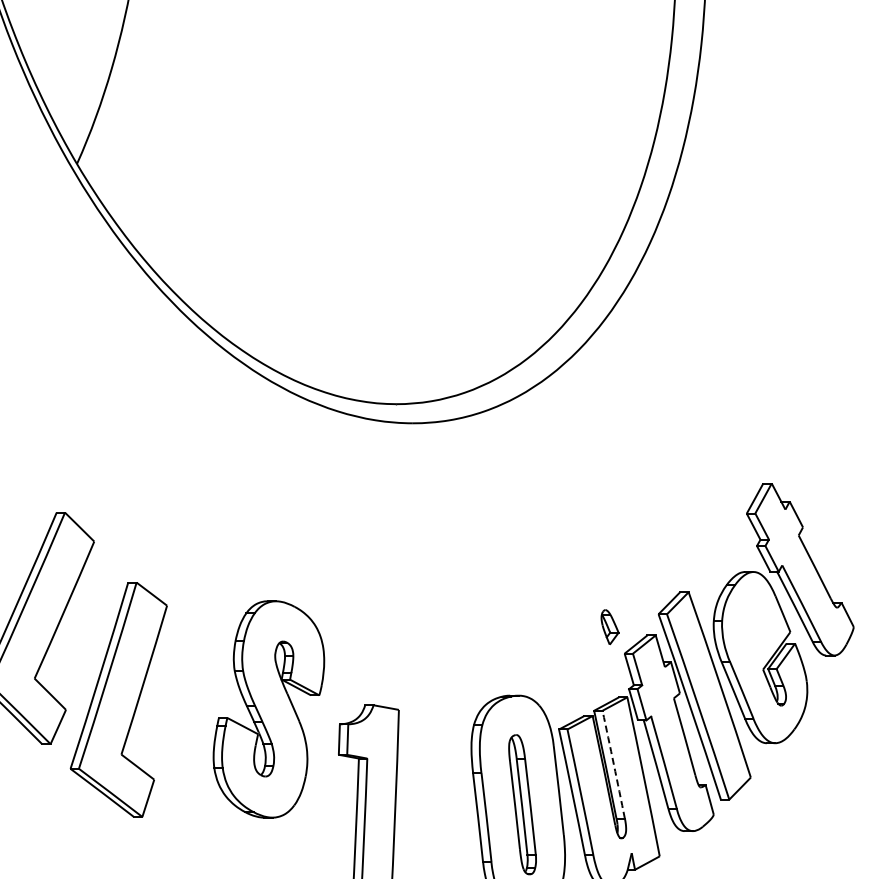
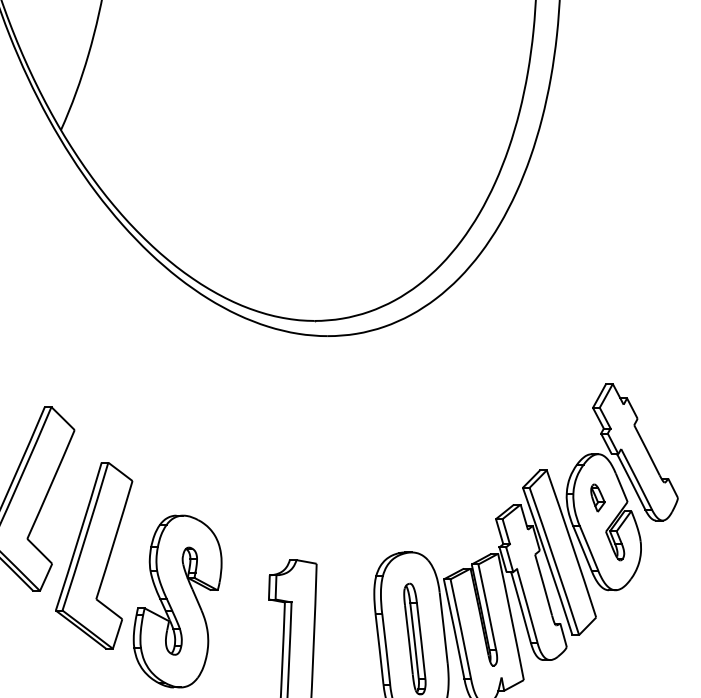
part: (609, 626) -> (597, 497), moved
part: (268, 709) -> (177, 601), moved
arc: (613, 764) -> (487, 607), dashed -> solid

